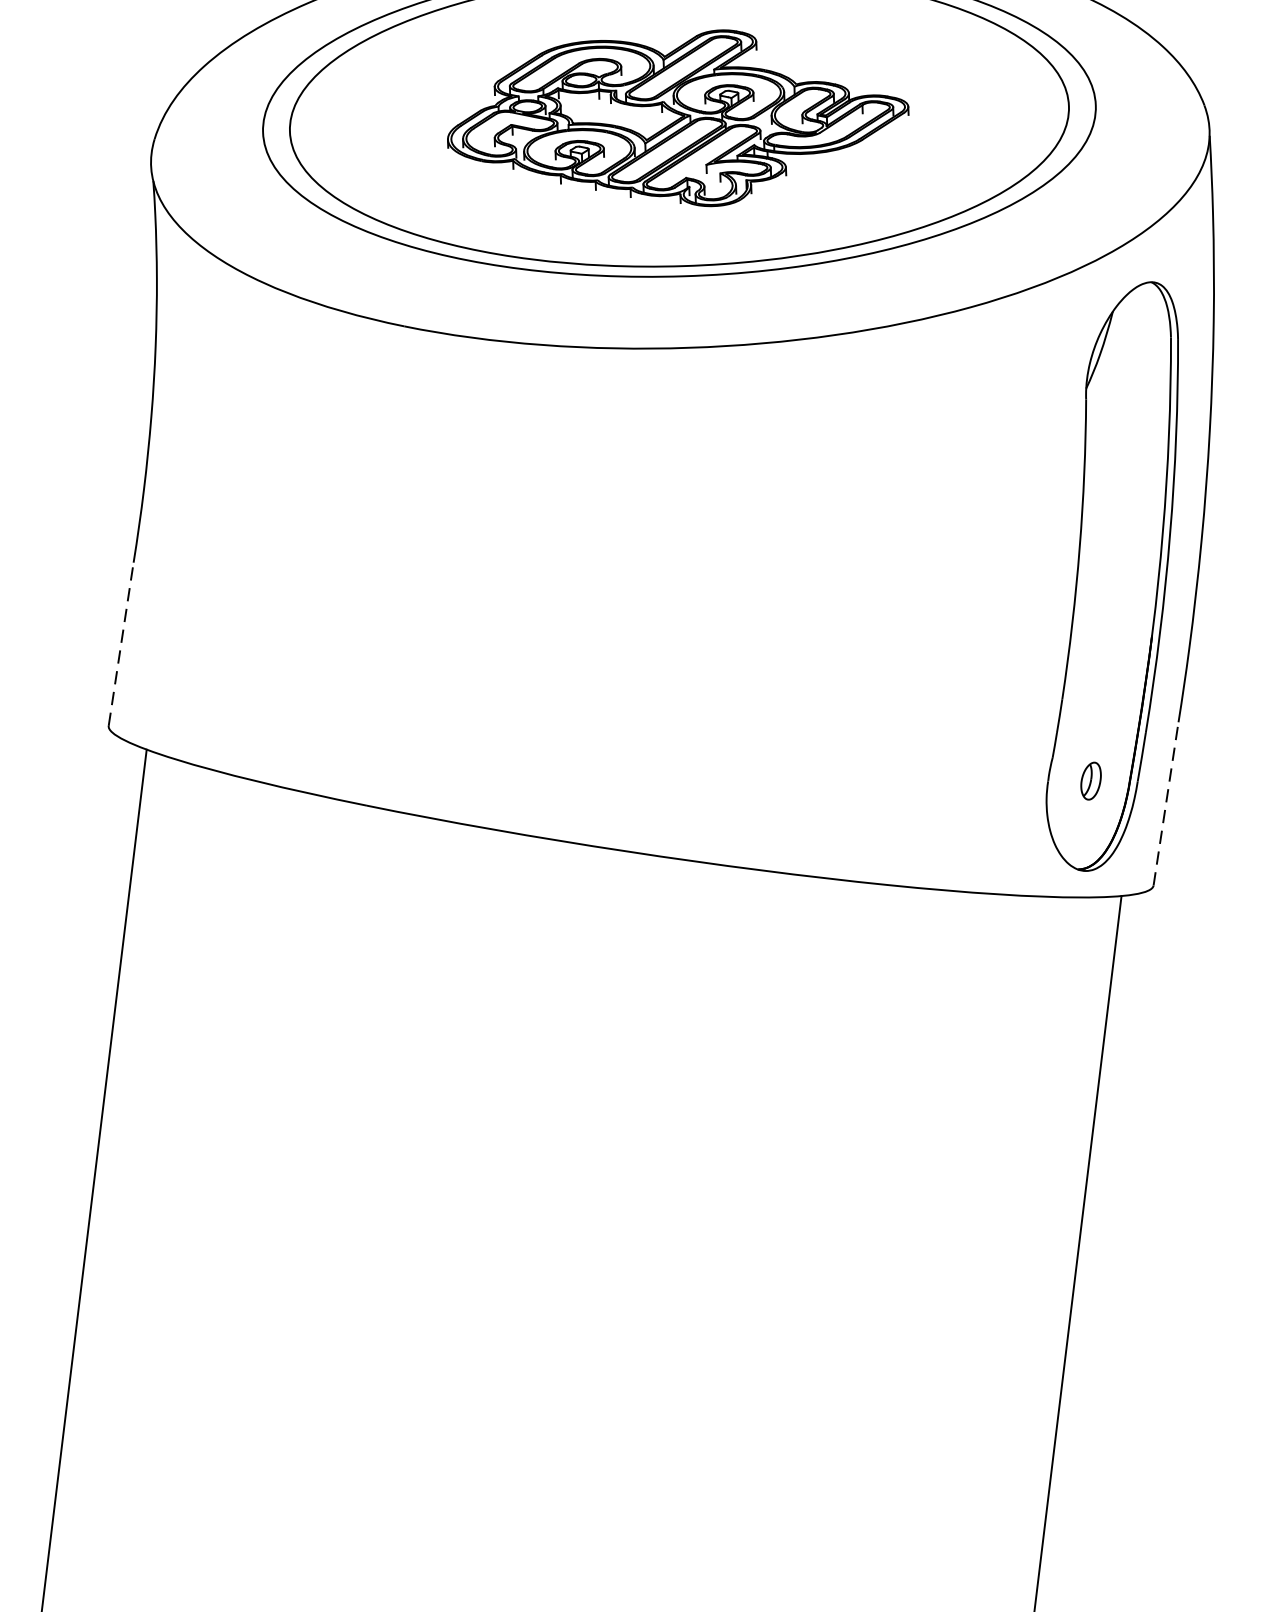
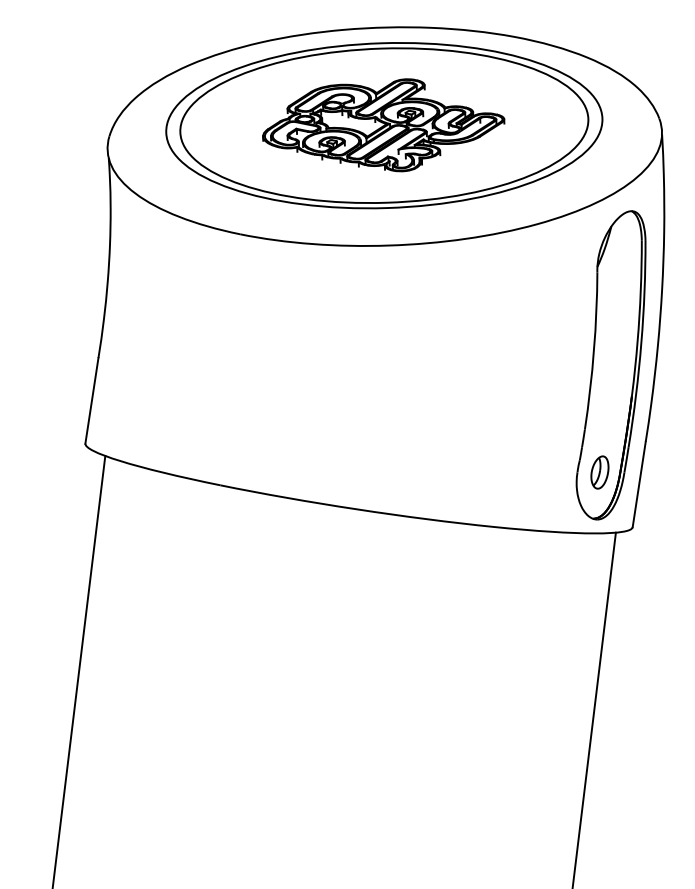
line: (122, 643) -> (92, 400), dashed -> solid
part: (1090, 781) -> (599, 472), size x1.67
line: (1166, 802) -> (639, 483), dashed -> solid

